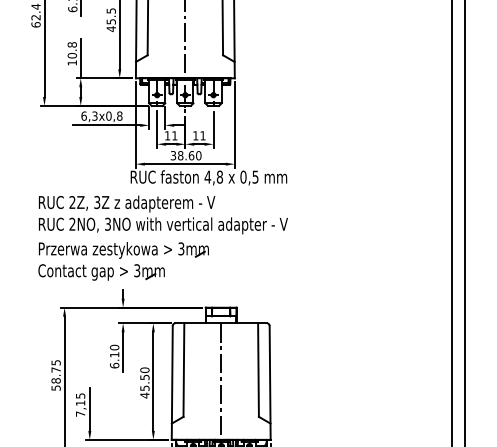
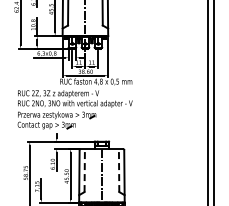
line: (183, 370) -> (84, 170), solid -> dashed
line: (259, 370) -> (119, 170), solid -> dashed

